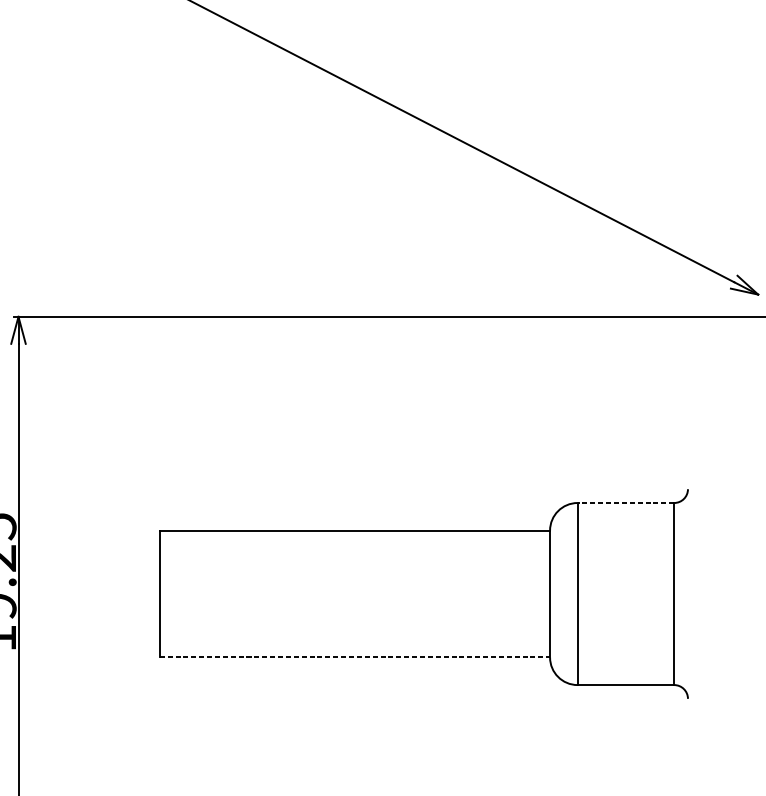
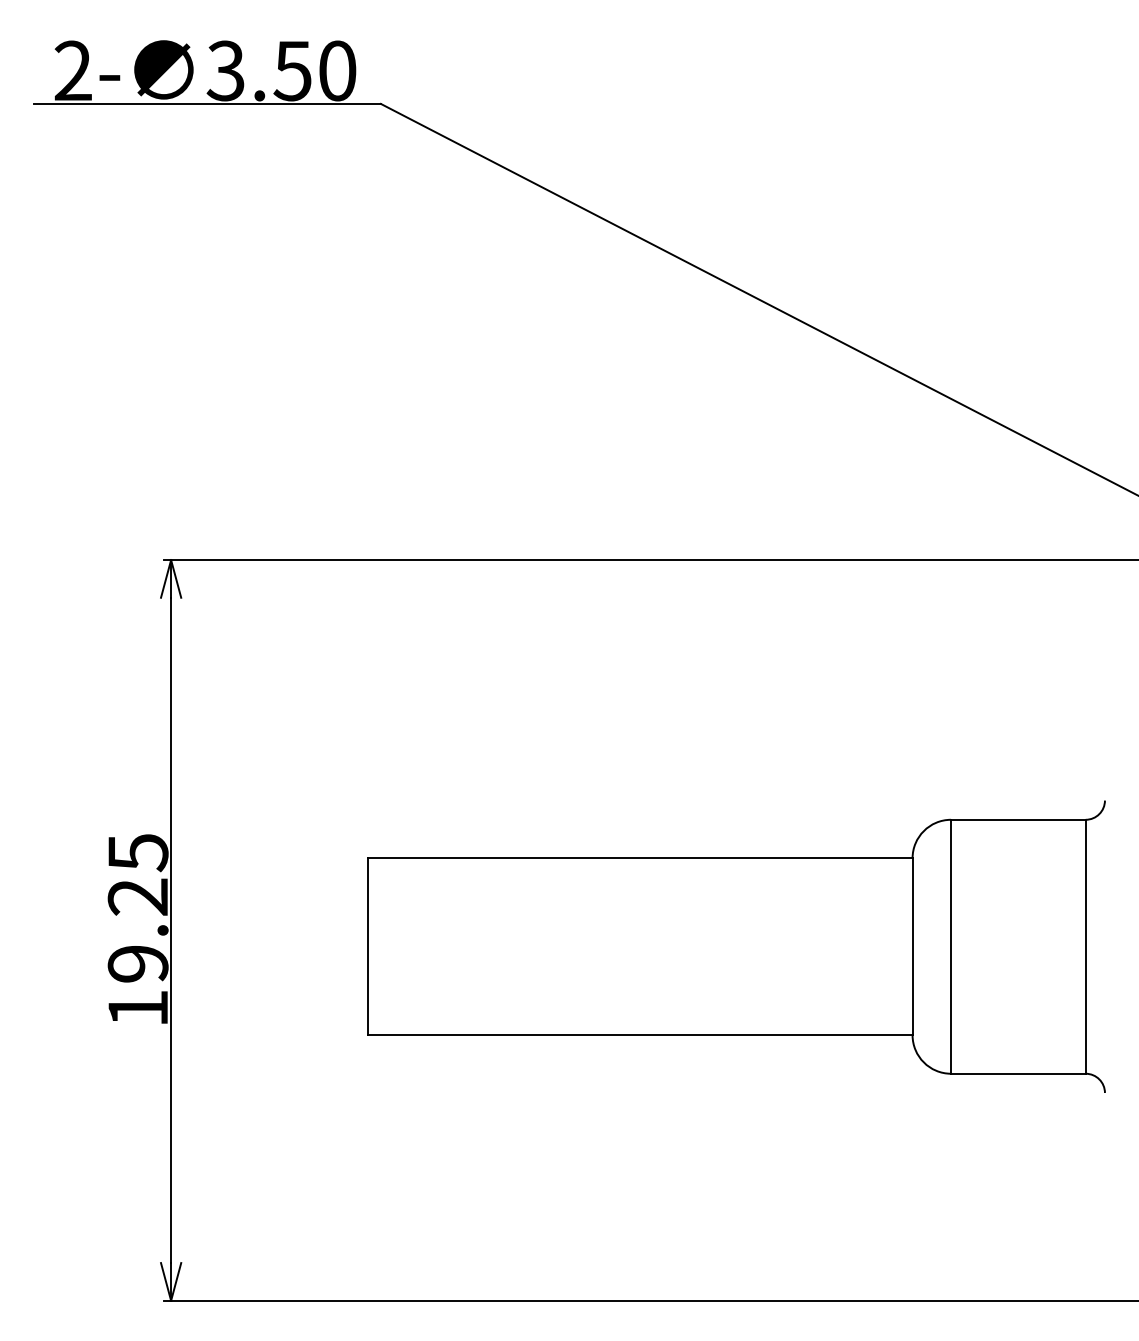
line: (625, 502) -> (1017, 819), dashed -> solid
line: (355, 657) -> (640, 1035), dashed -> solid

